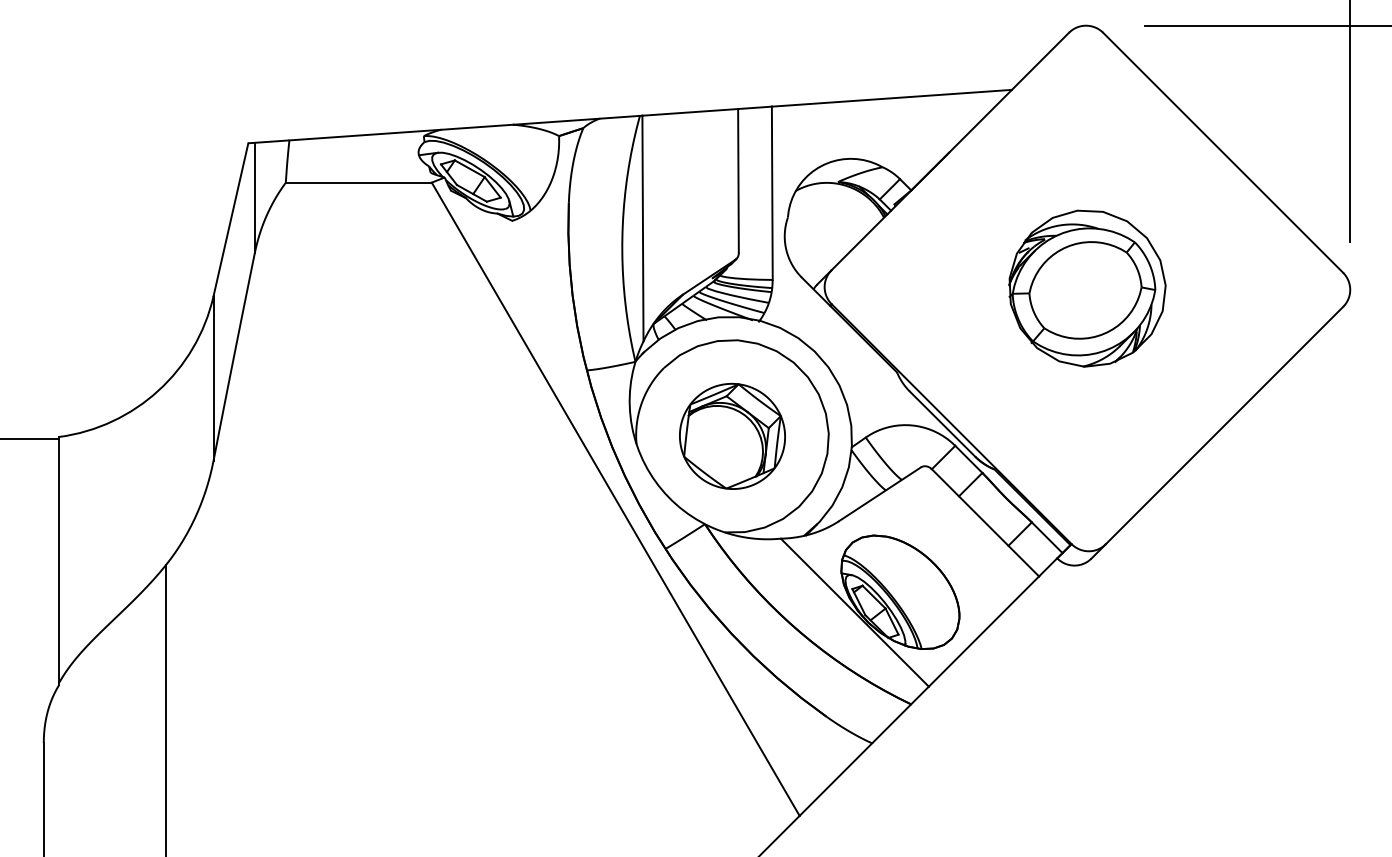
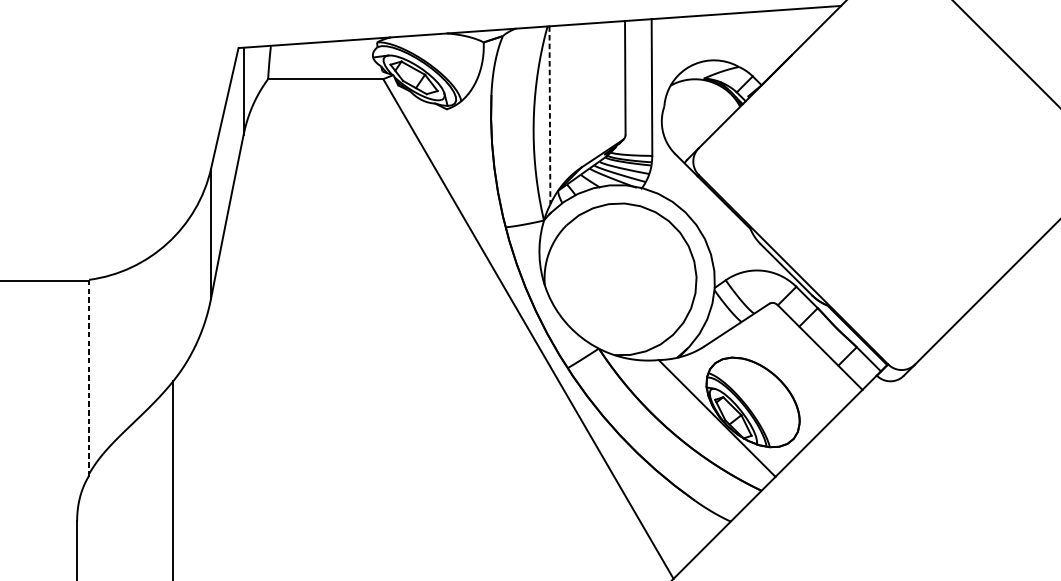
line: (642, 228) -> (549, 115), solid -> dashed
part: (1087, 288) -> (900, 162), removed
part: (732, 435) -> (620, 278), removed
line: (59, 560) -> (89, 377), solid -> dashed

